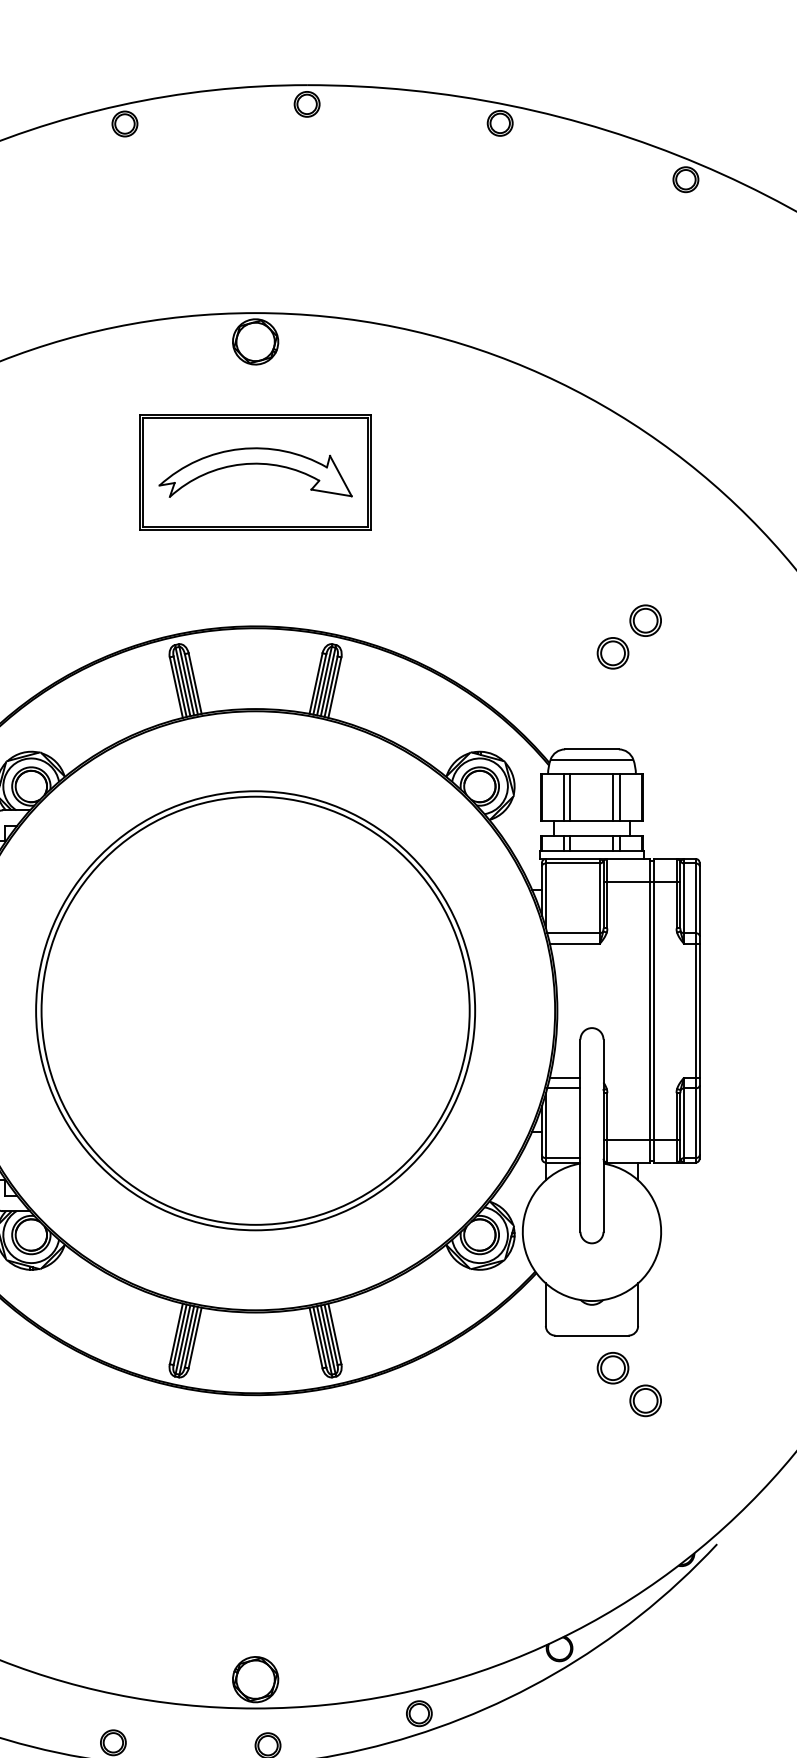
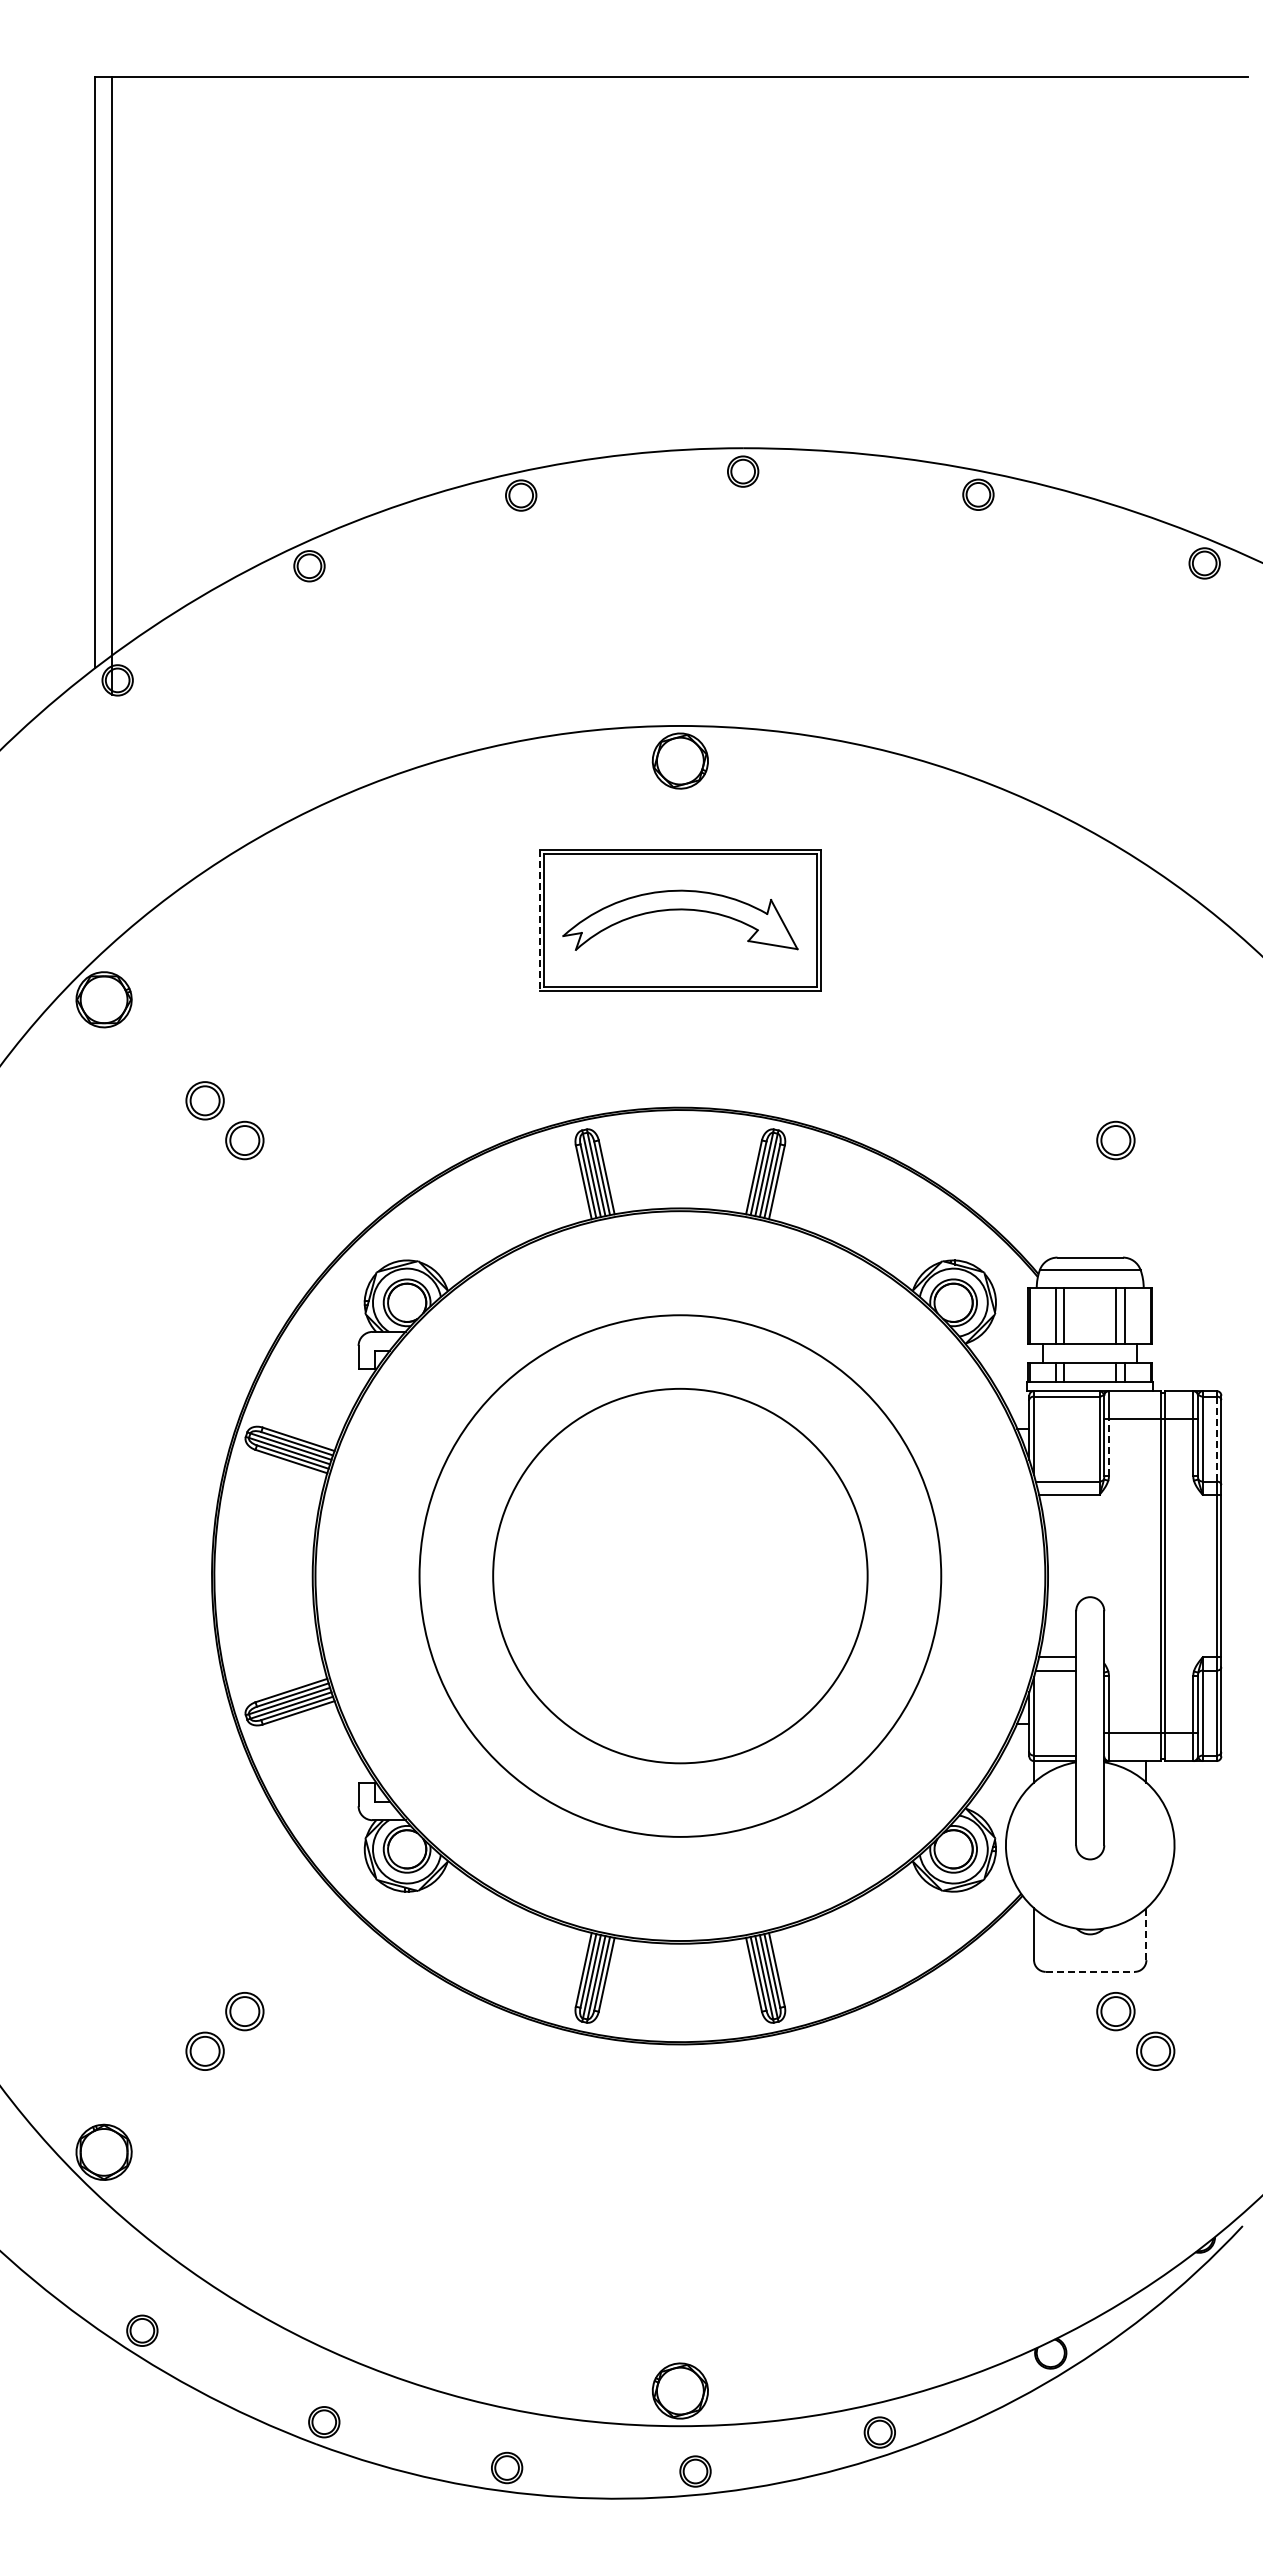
line: (139, 472) -> (539, 920), solid -> dashed
part: (645, 620) -> (1155, 1100), removed
line: (695, 898) -> (1216, 1439), solid -> dashed
line: (606, 904) -> (1108, 1446), solid -> dashed
circle: (254, 1010) -> (679, 1575), size x0.7
line: (638, 1304) -> (1146, 1934), solid -> dashed
line: (592, 1335) -> (1090, 1971), solid -> dashed

